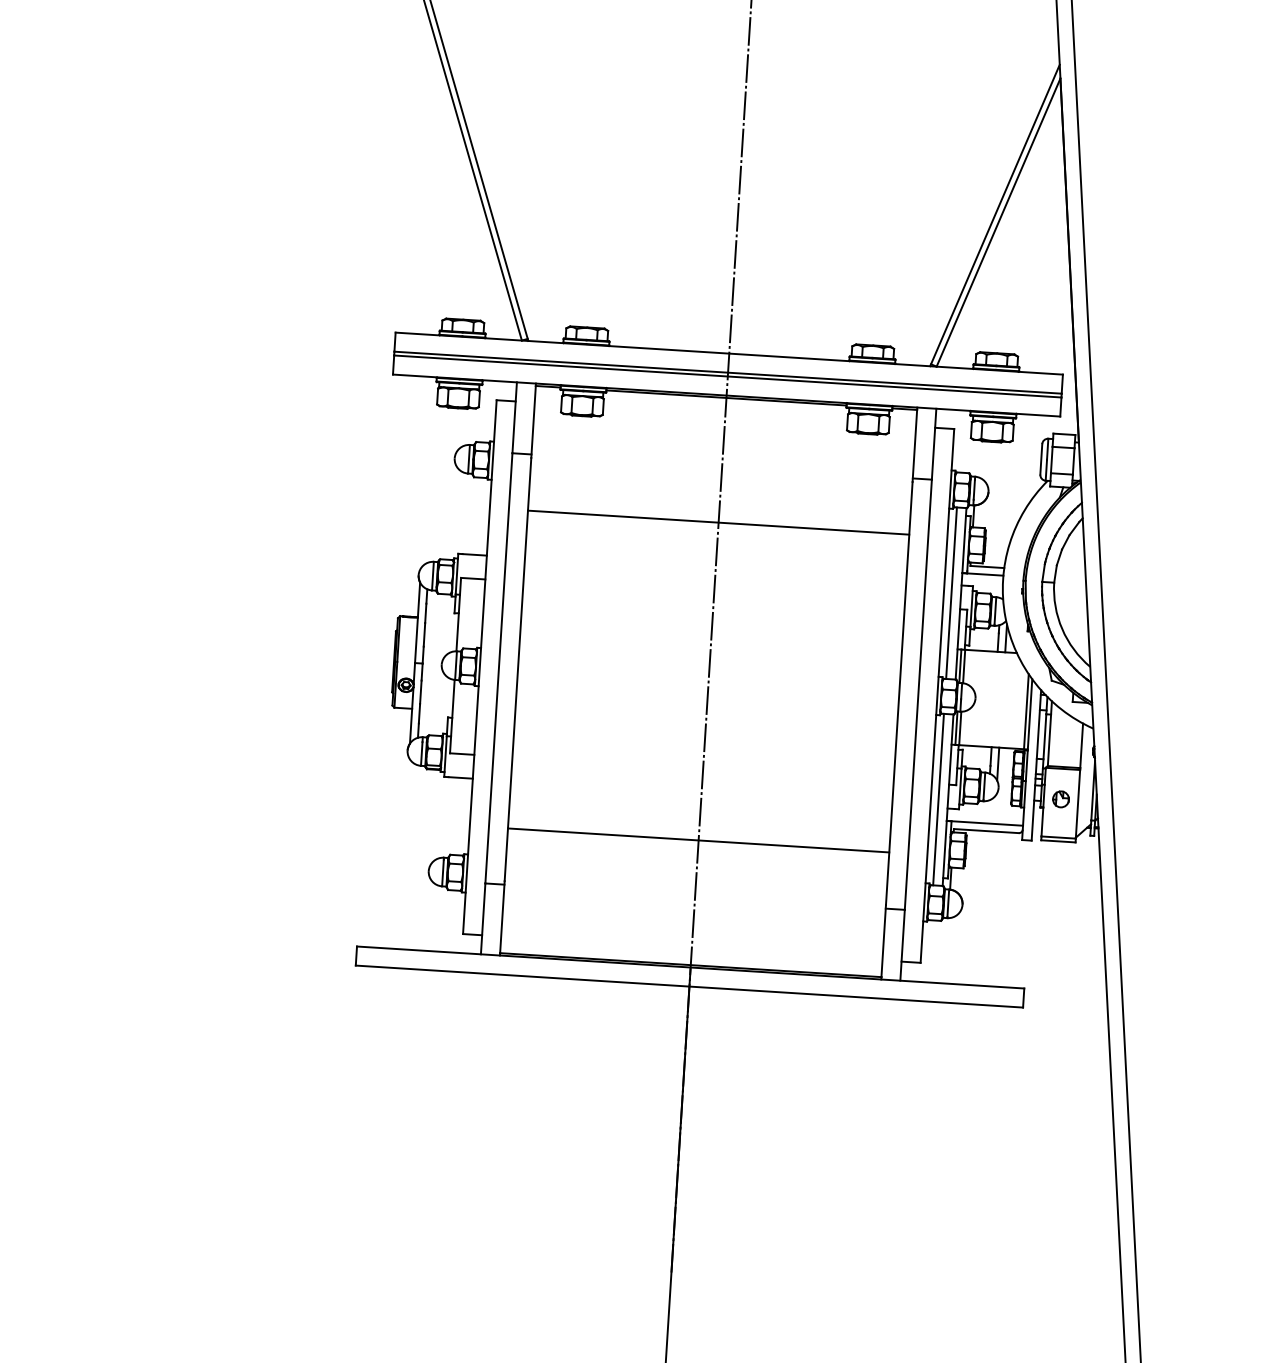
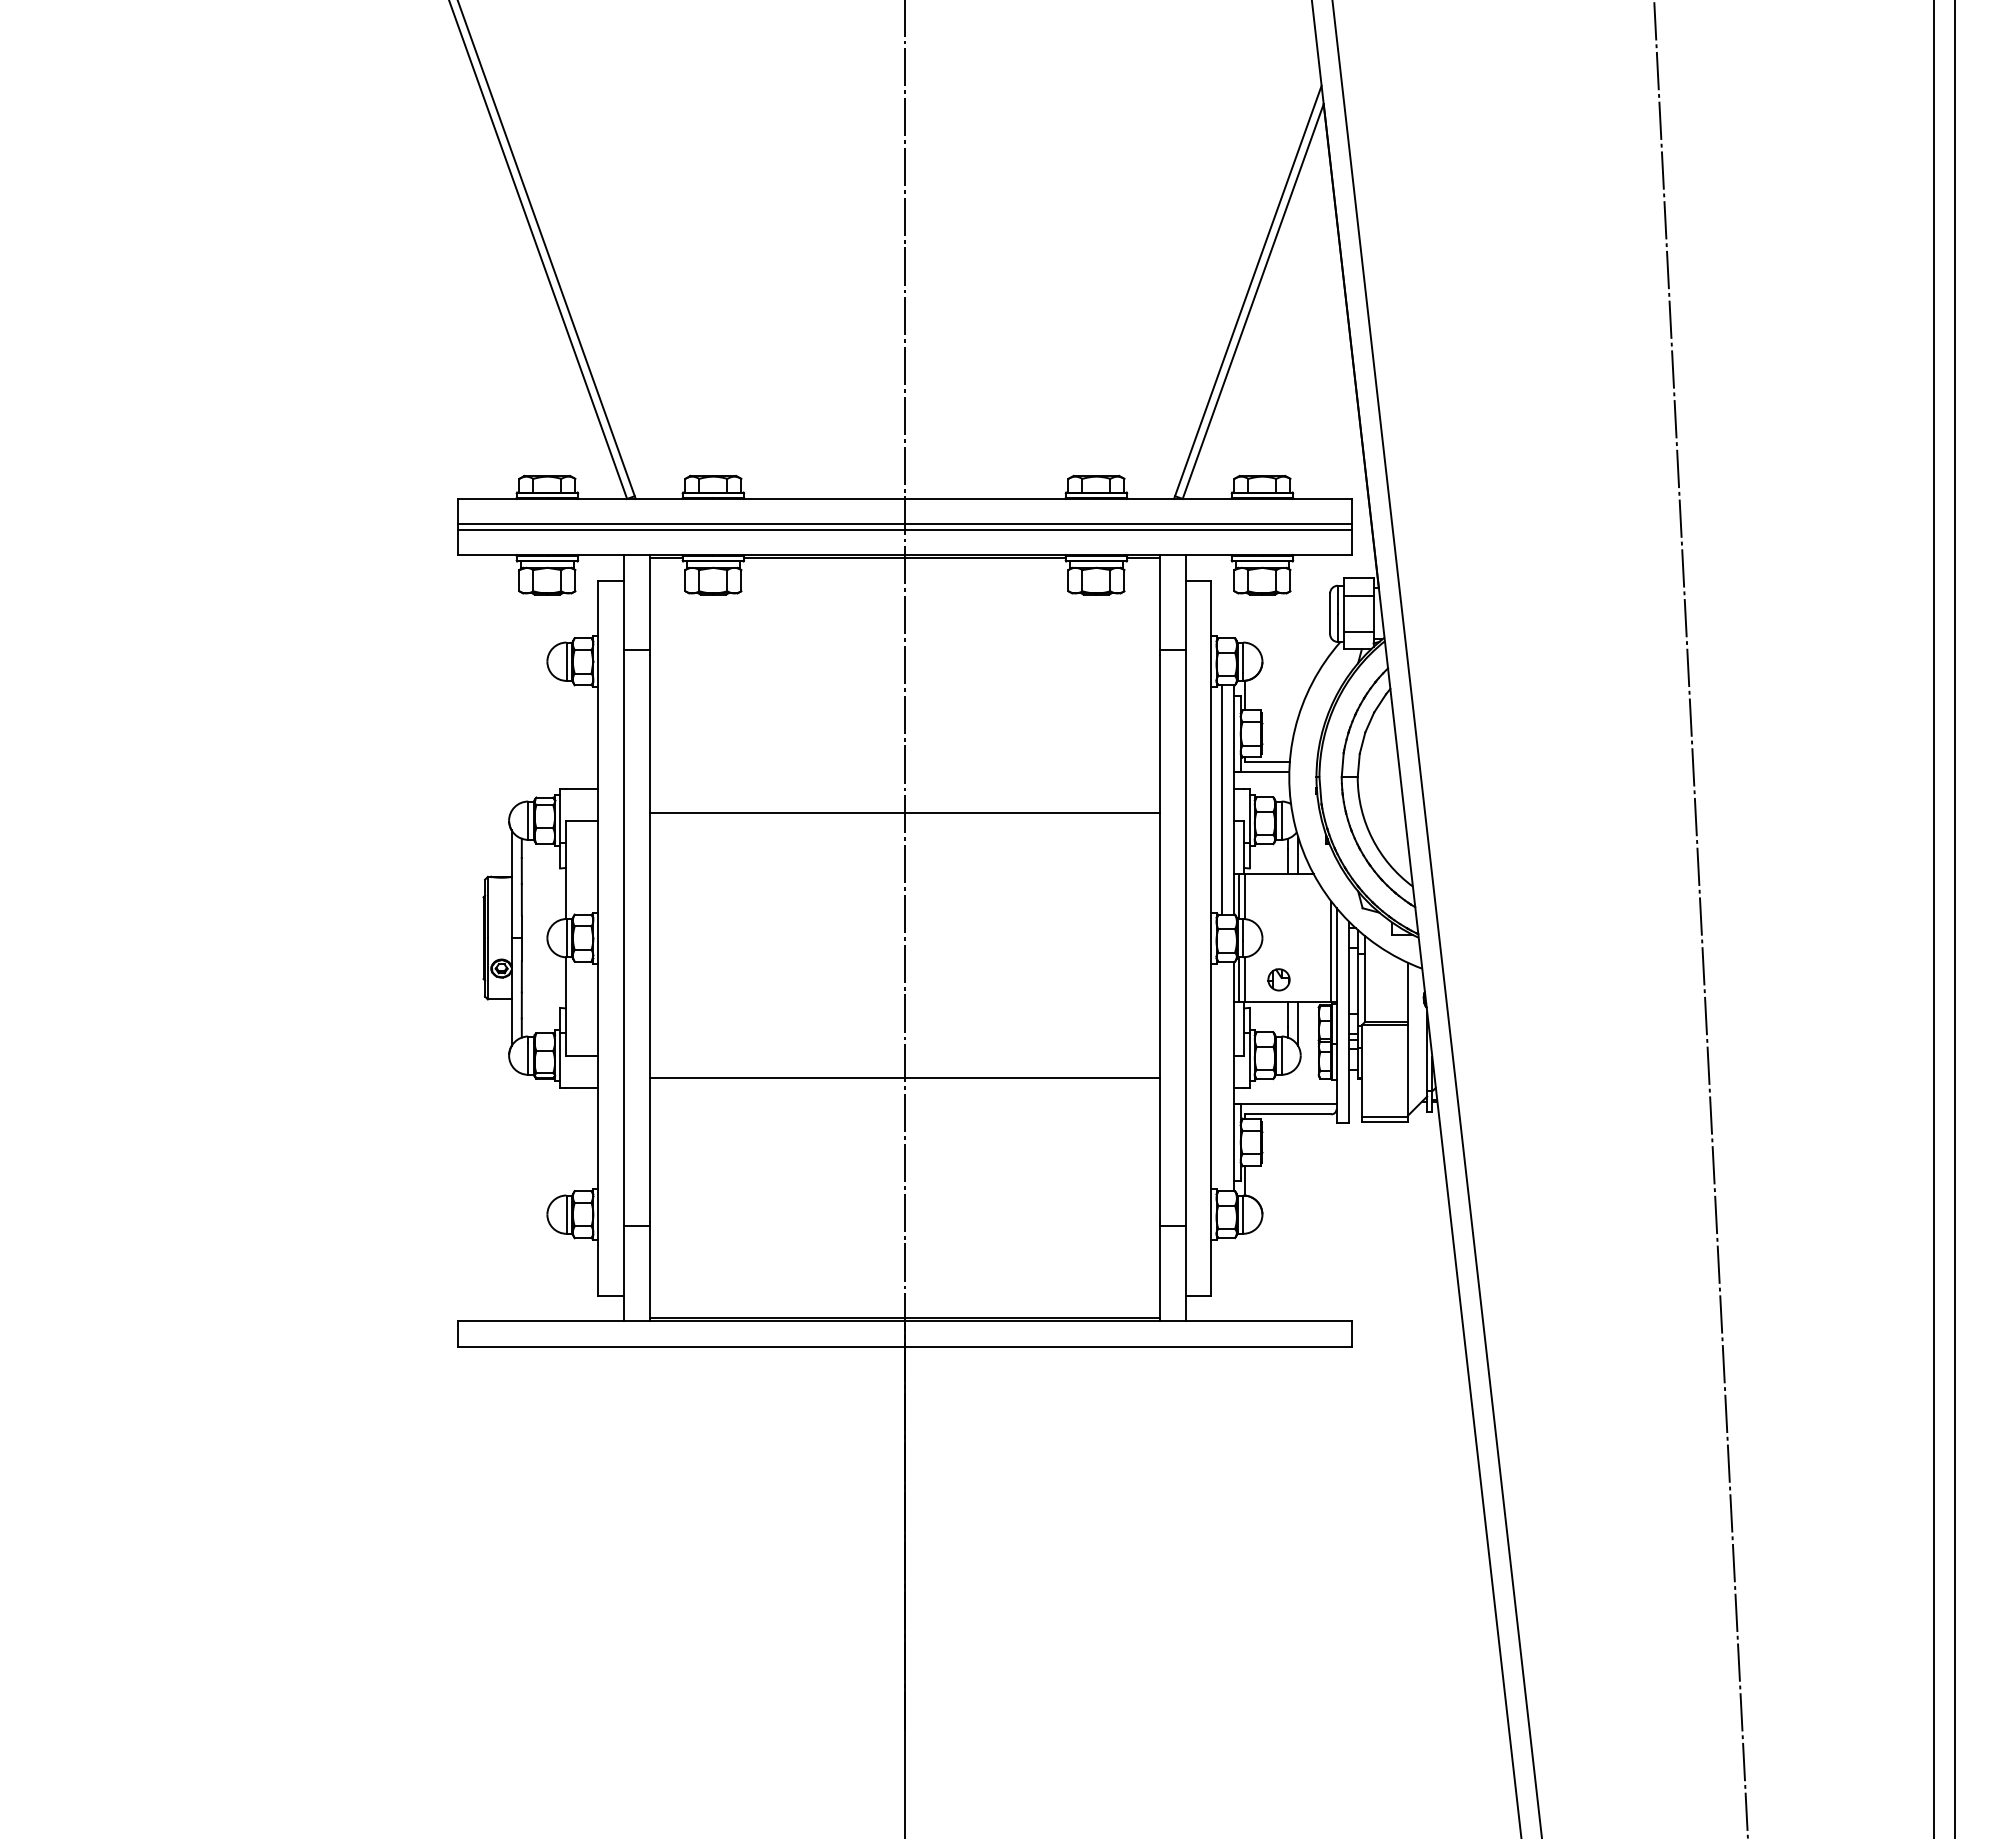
line: (718, 522) -> (904, 813), moved
line: (938, 799) -> (1221, 1076), removed
part: (1060, 799) -> (1278, 979), moved
line: (698, 840) -> (904, 1078), moved

